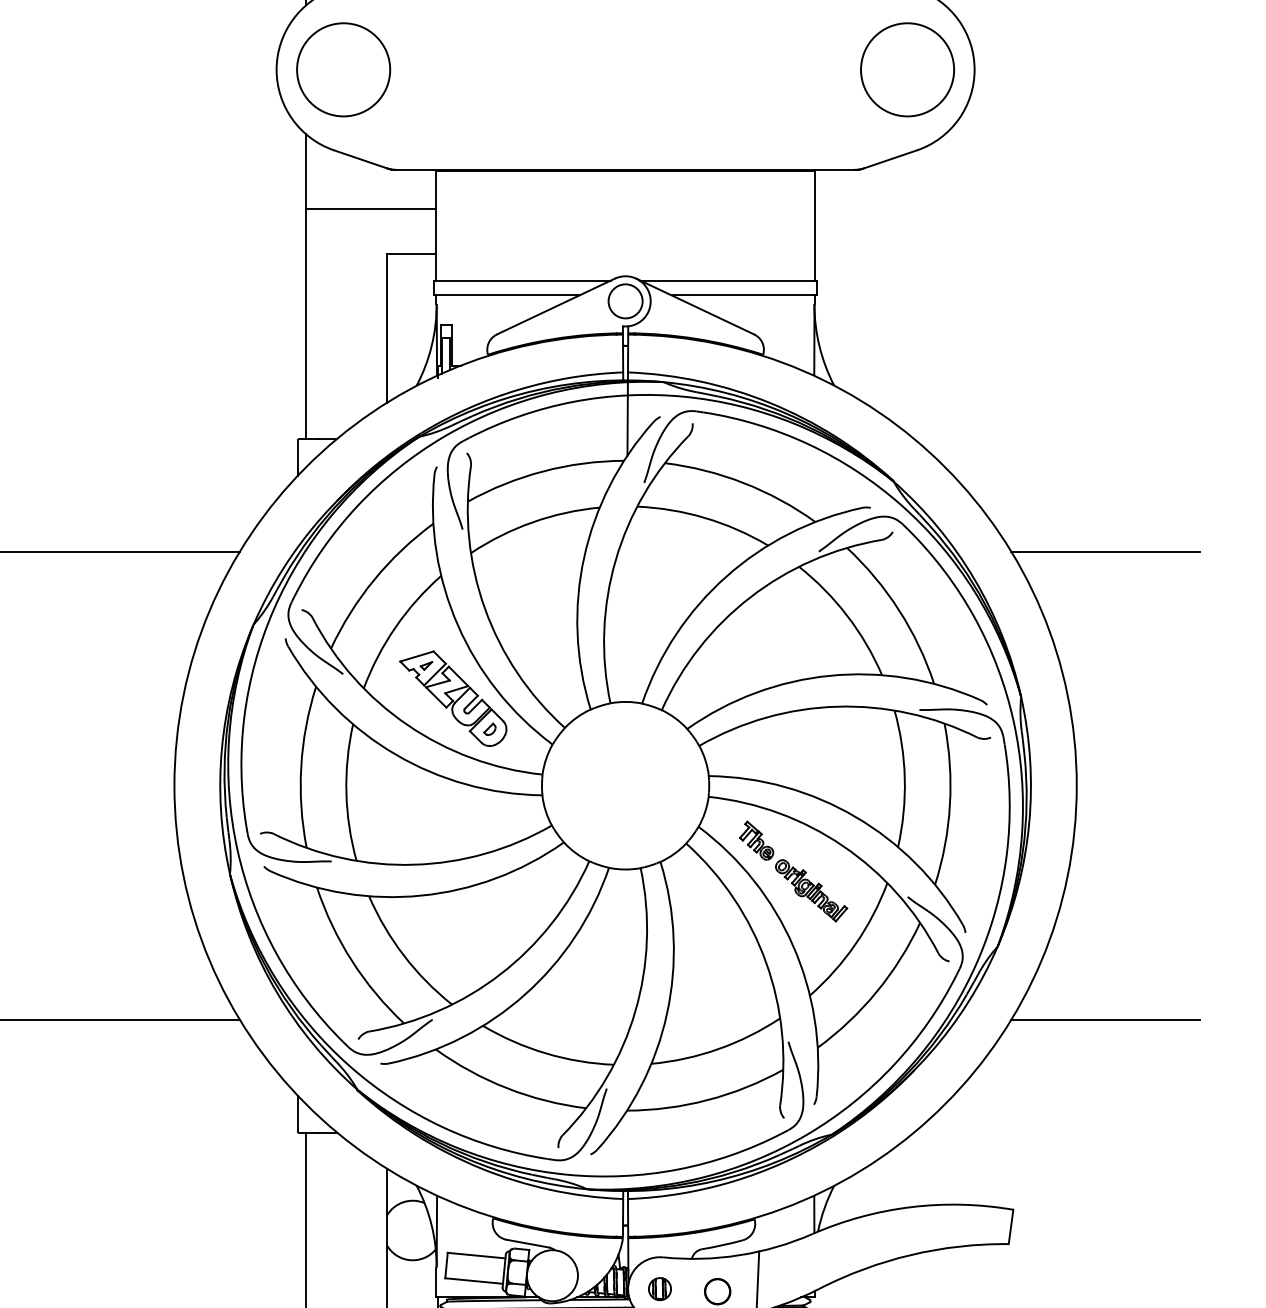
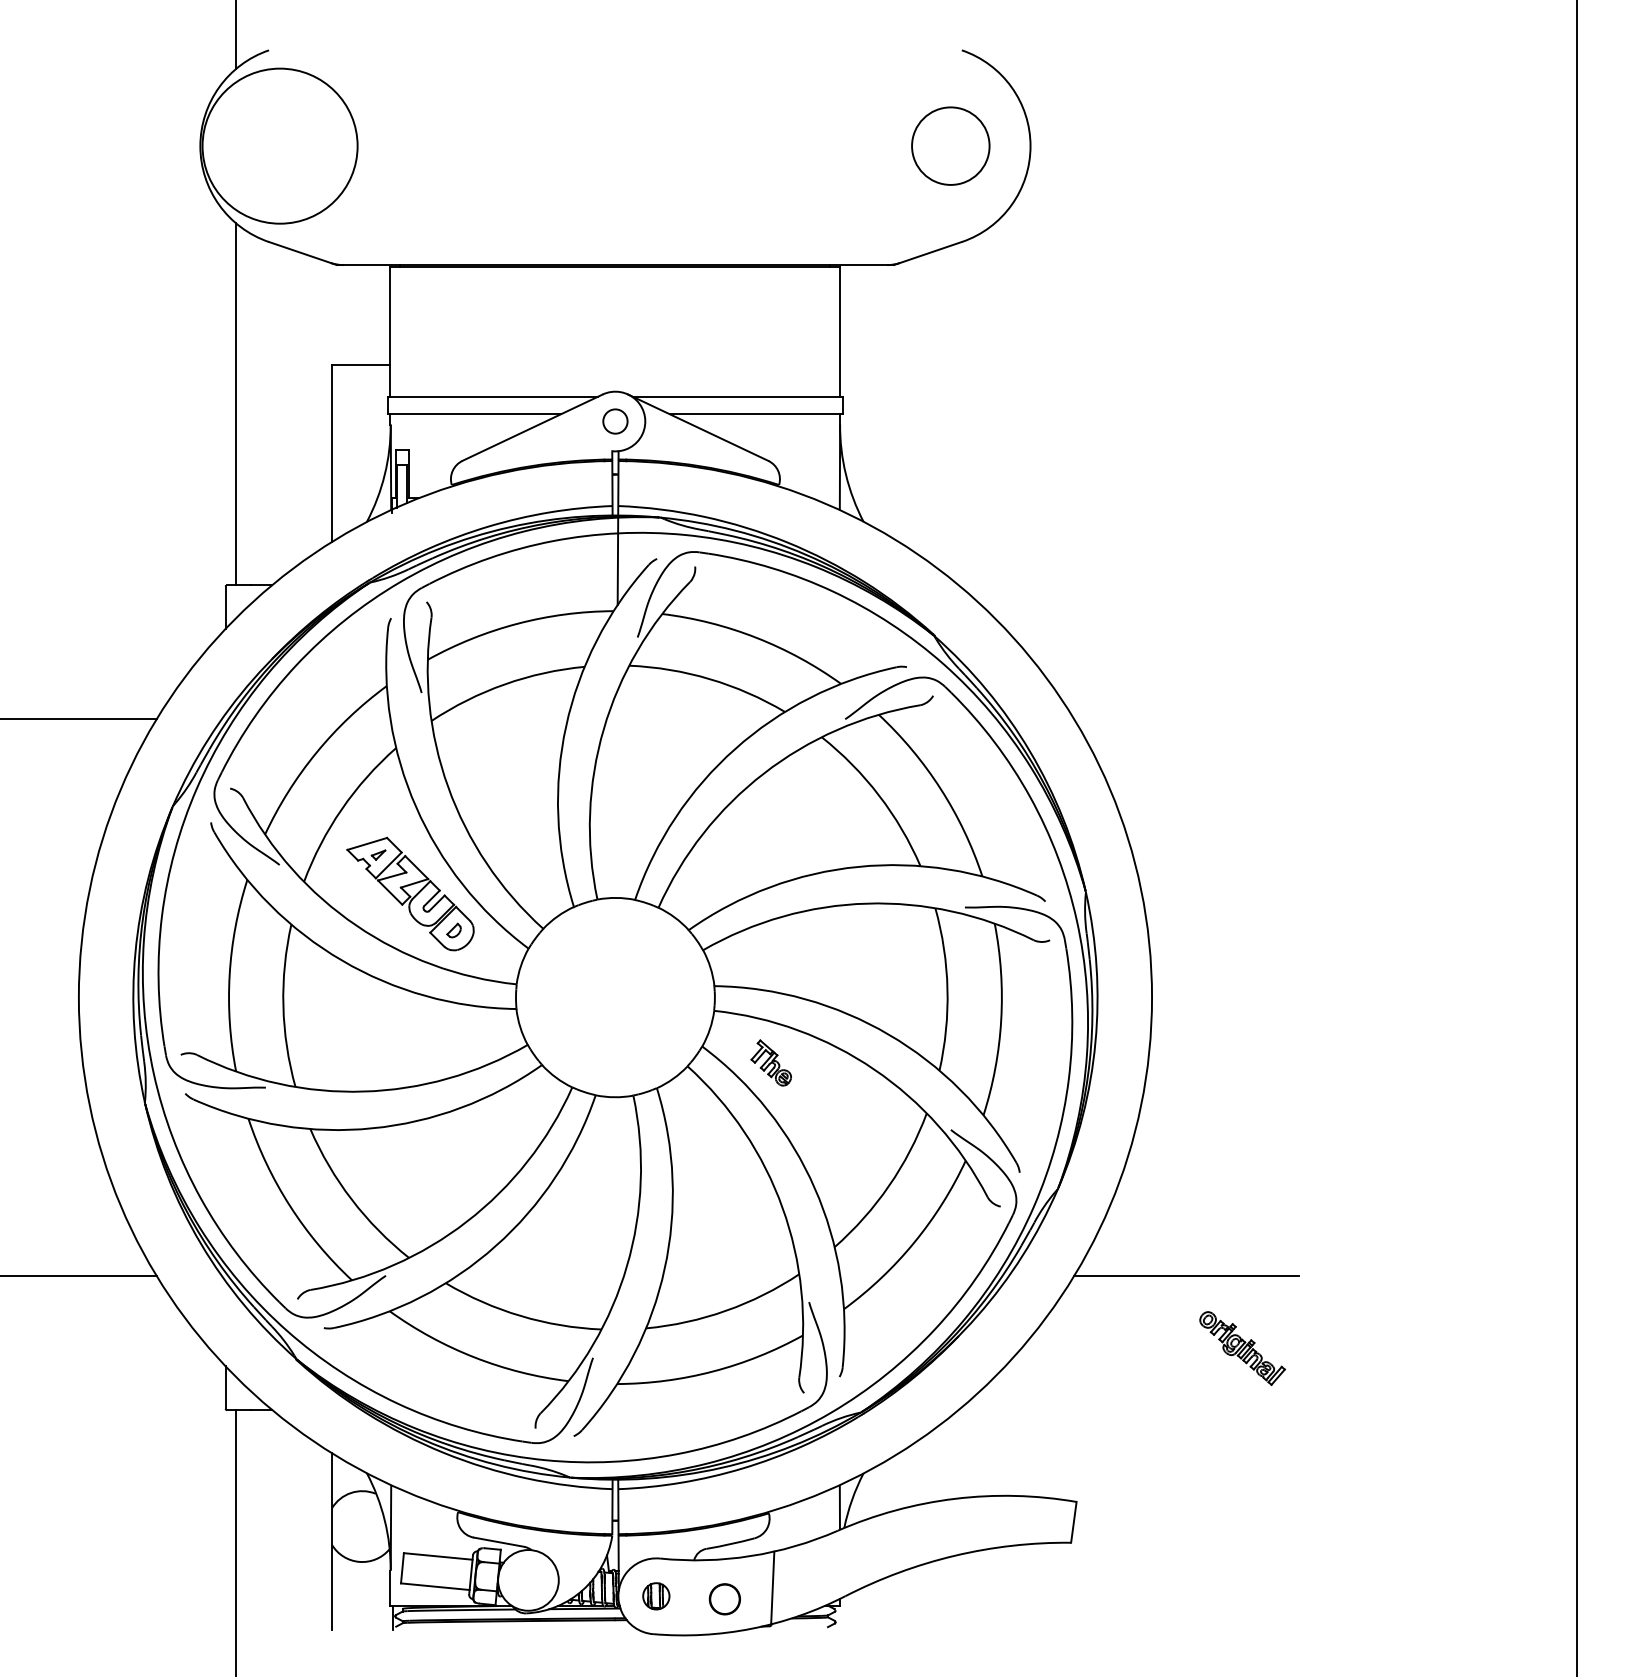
circle: (343, 69) -> (279, 145), size x1.4
circle: (907, 69) -> (950, 145), size x0.7
line: (370, 208) -> (312, 311), removed
circle: (625, 301) -> (615, 421), size x0.6
line: (1104, 551) -> (1185, 719), removed
part: (811, 890) -> (1242, 1348), moved

